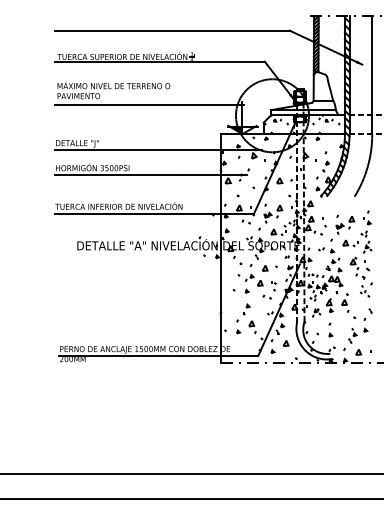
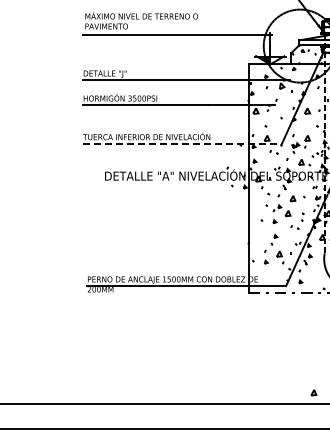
line: (155, 213) -> (183, 143), solid -> dashed
part: (285, 343) -> (313, 392), moved

